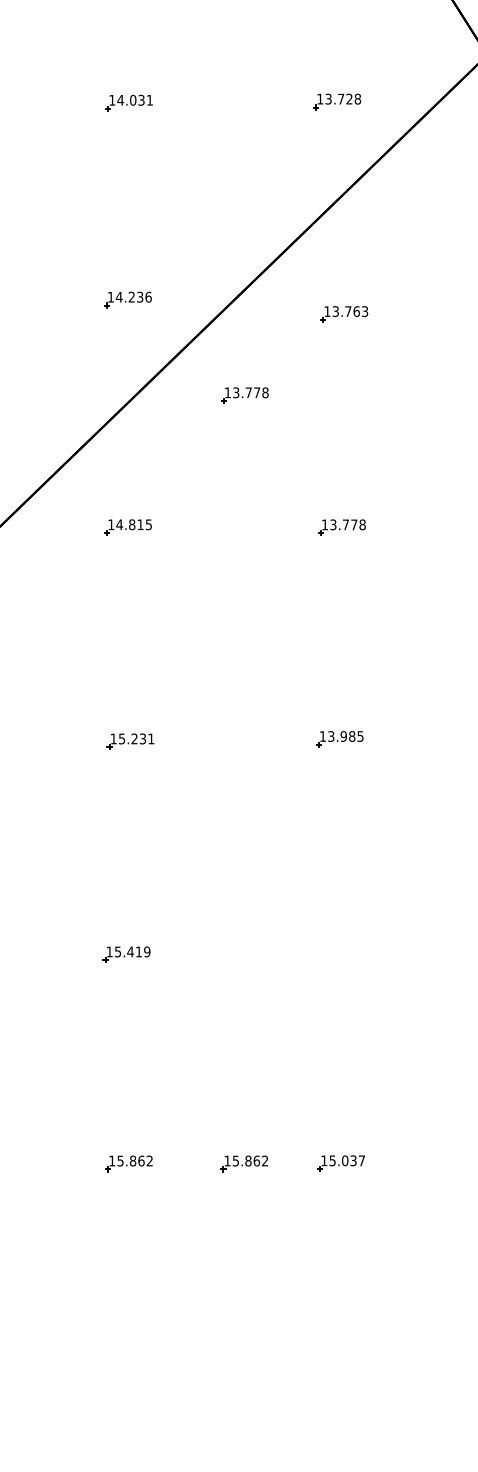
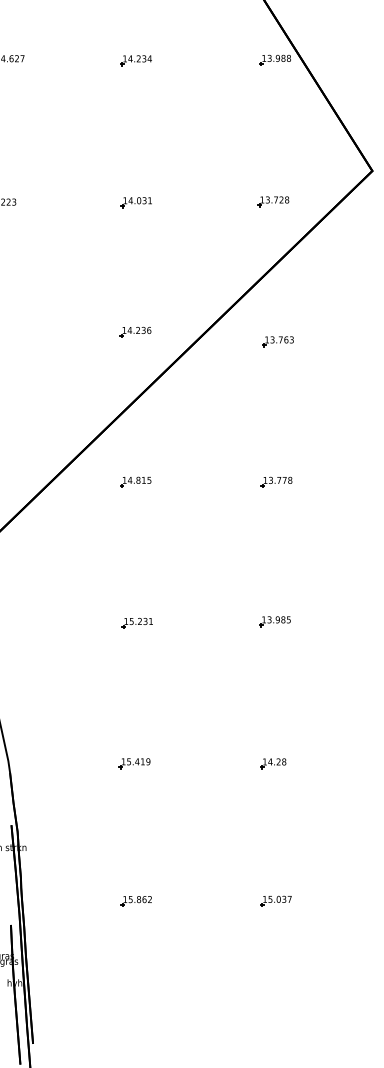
part: (244, 394) -> (212, 394), removed
part: (337, 954) -> (273, 763), added
part: (243, 1163) -> (211, 901), removed

